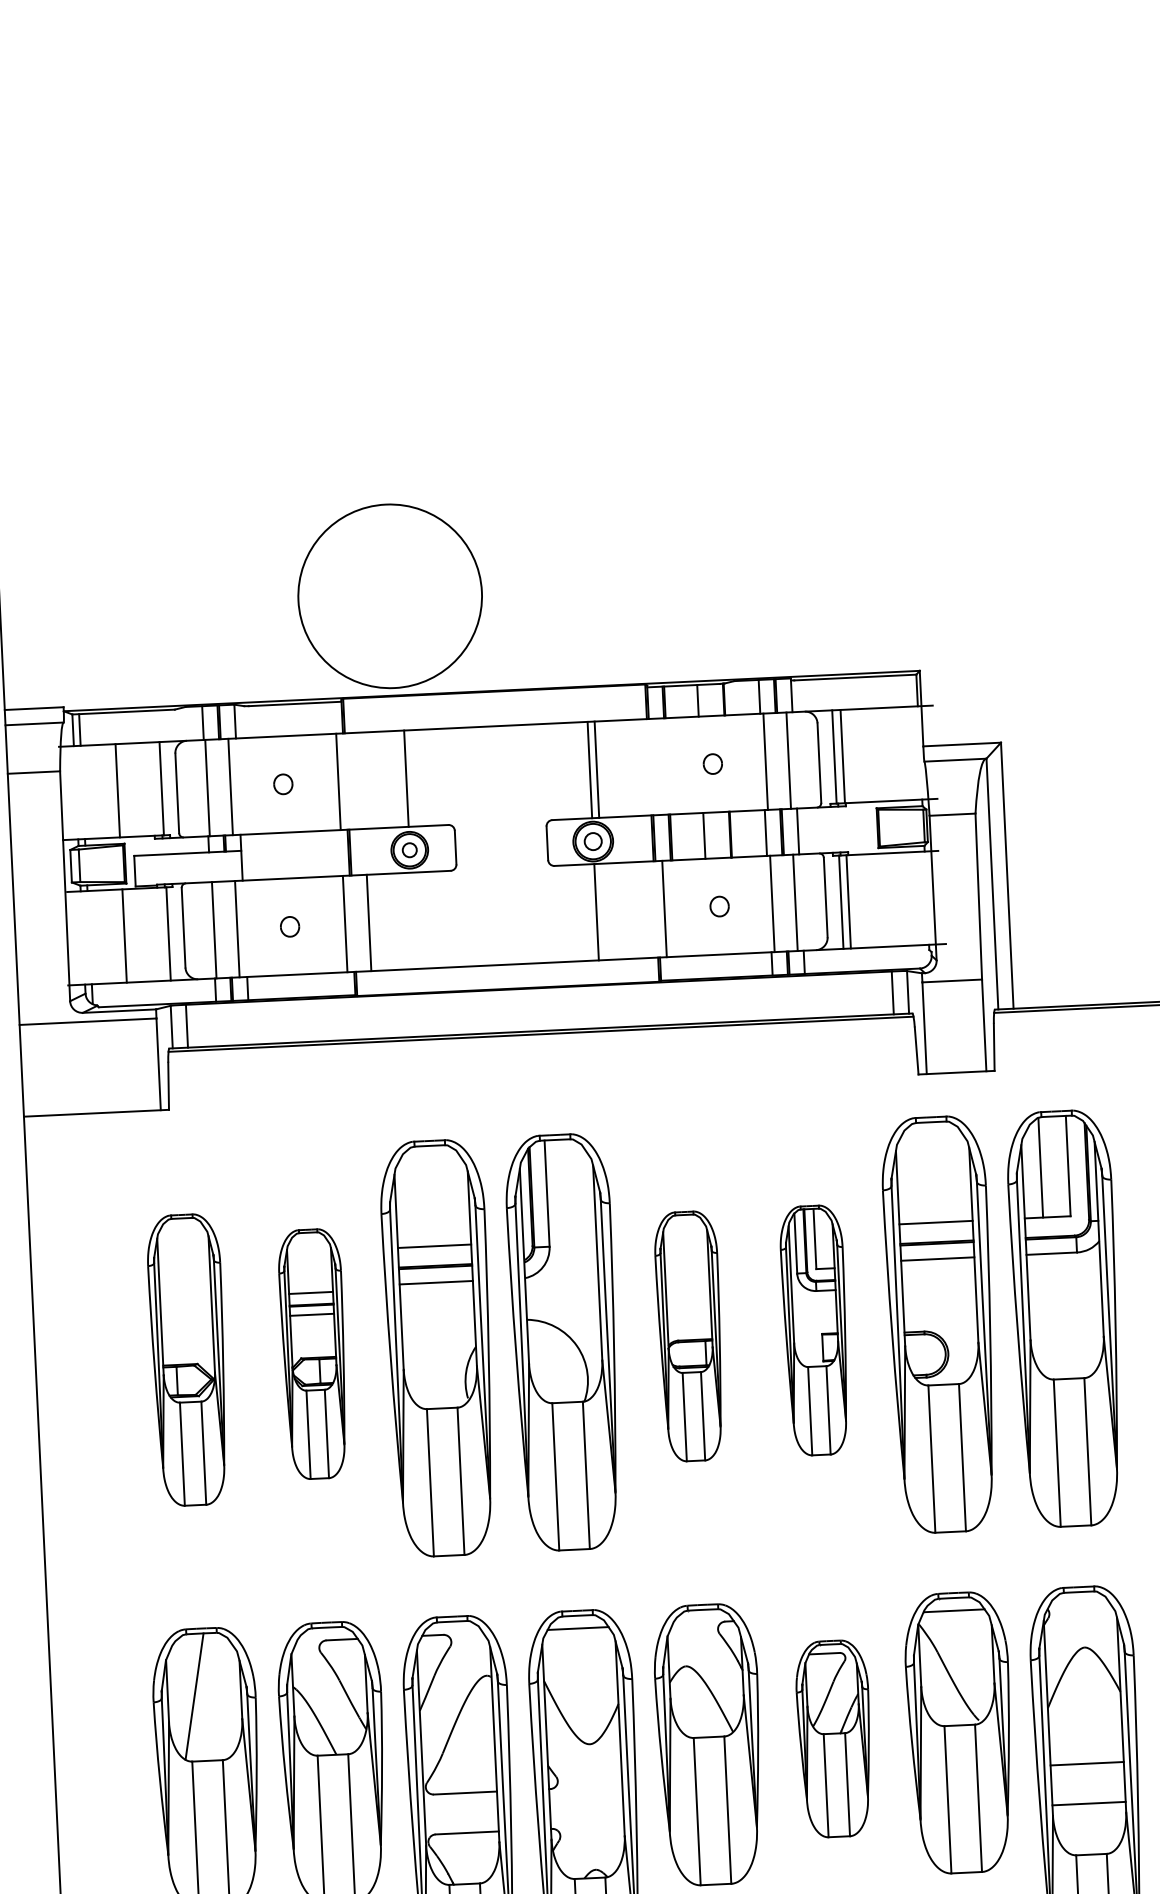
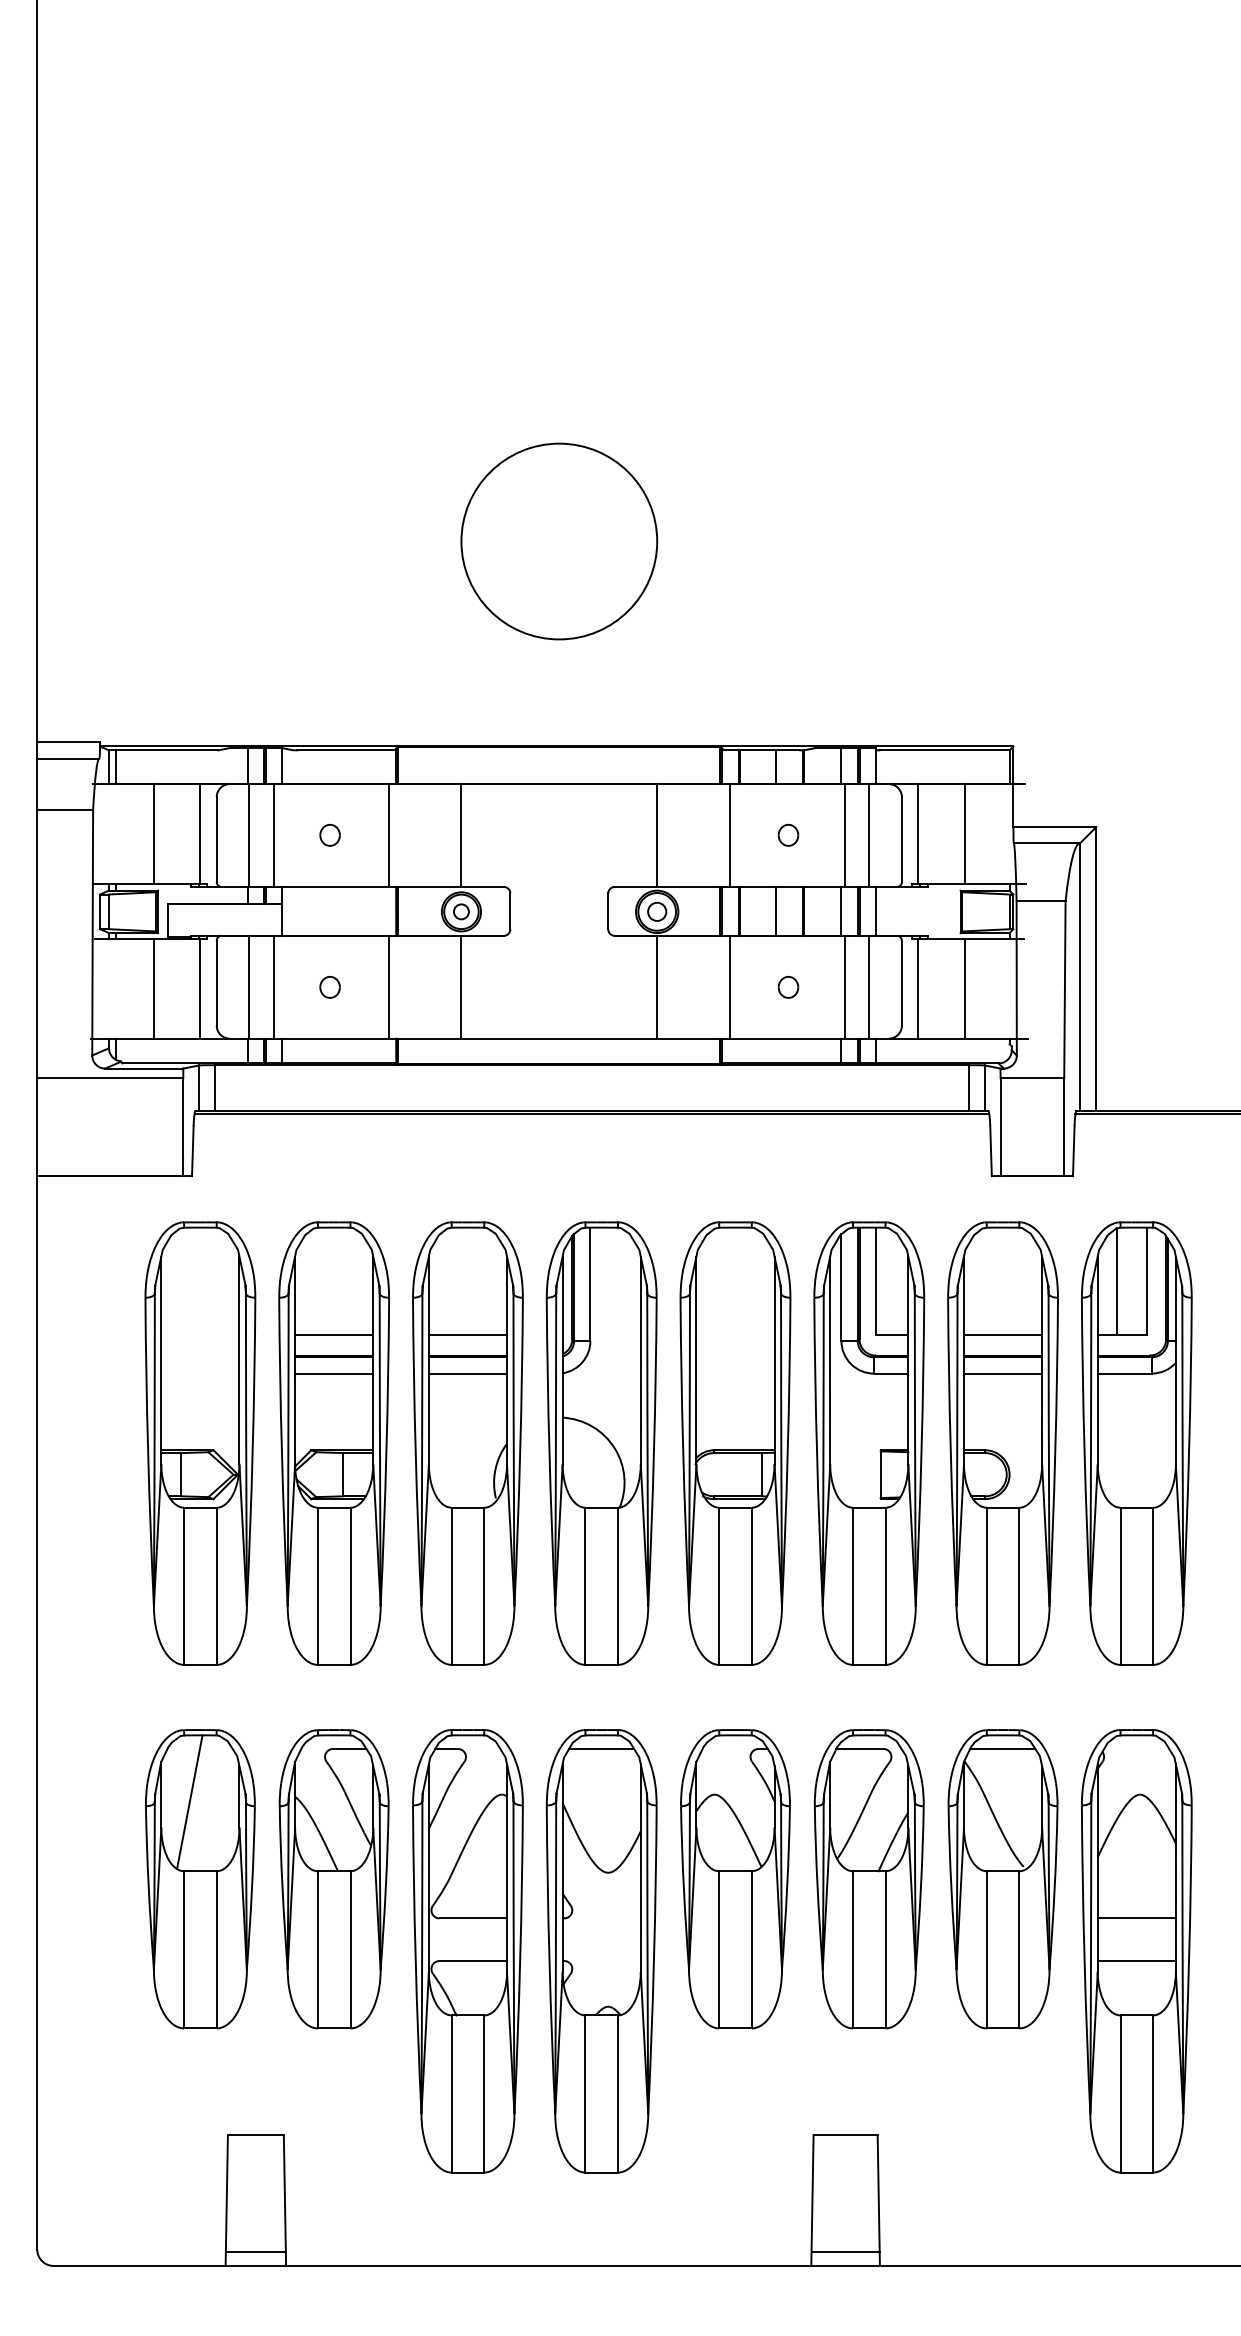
circle: (390, 596) -> (559, 541), moved
line: (843, 756) -> (965, 833), moved
line: (596, 769) -> (729, 835), moved
line: (849, 901) -> (965, 988), moved
line: (369, 922) -> (461, 986), moved
part: (815, 1330) -> (869, 1443), size x1.67
part: (690, 1336) -> (735, 1443), size x1.67
part: (313, 1354) -> (333, 1443), size x1.67
part: (188, 1360) -> (200, 1443), size x1.43
part: (834, 1739) -> (868, 1879), size x1.43

